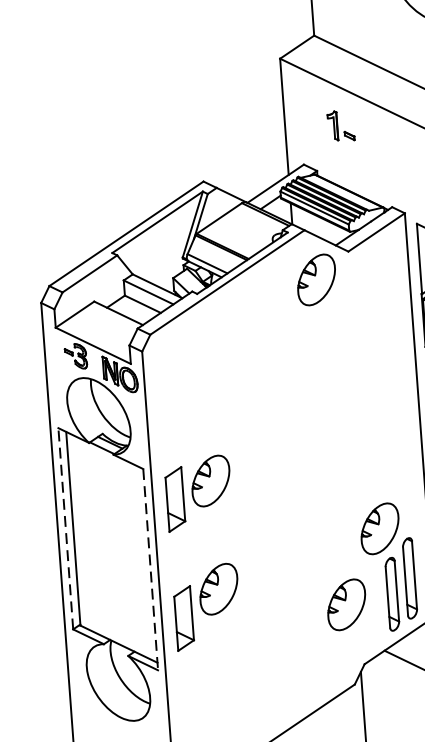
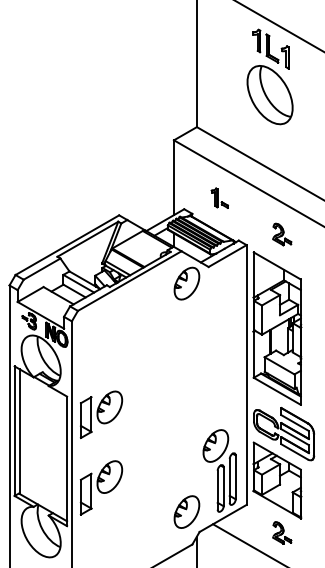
part: (340, 124) -> (219, 197), moved
line: (65, 529) -> (14, 431), dashed -> solid
line: (151, 569) -> (67, 461), dashed -> solid
part: (345, 603) -> (186, 511), moved

